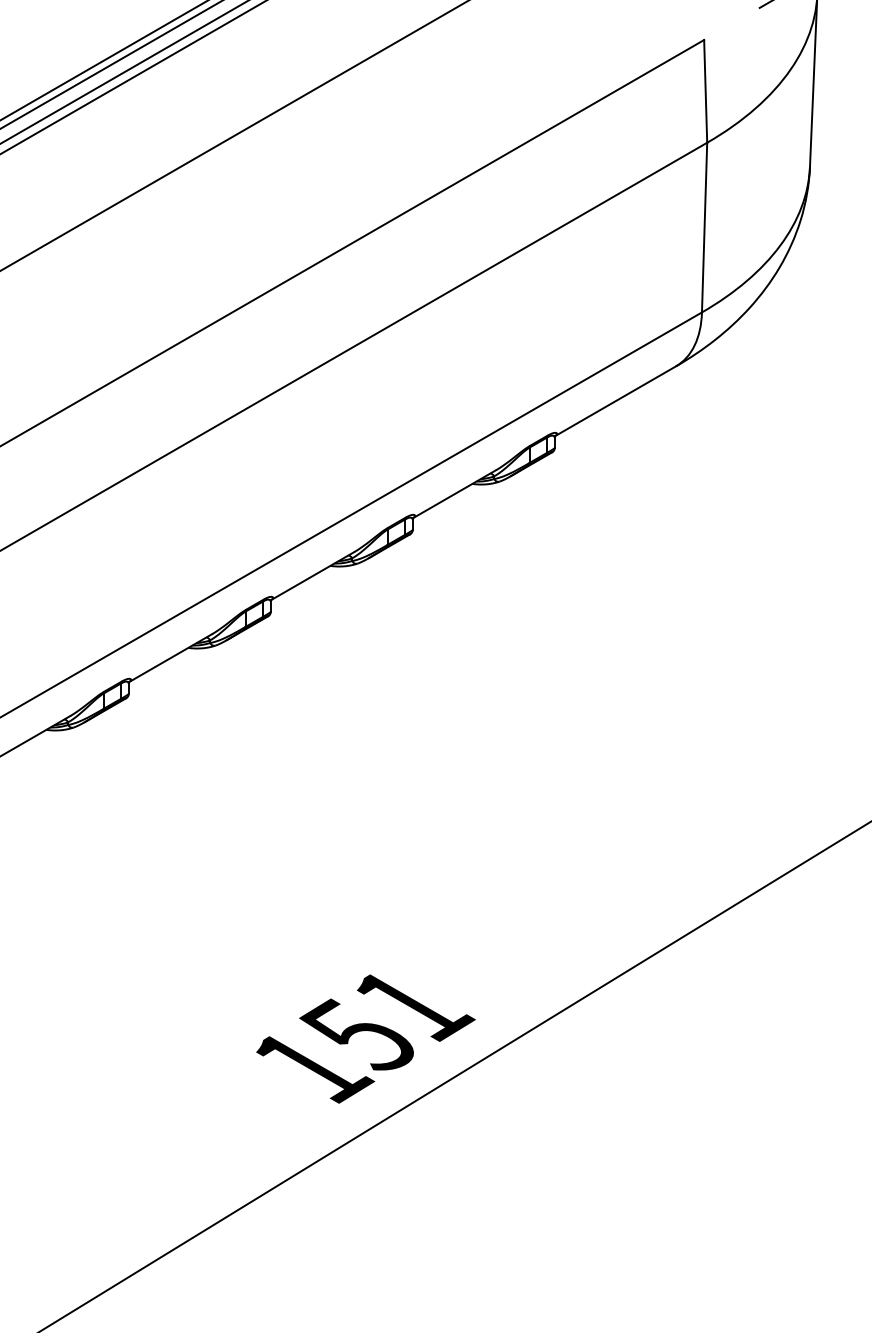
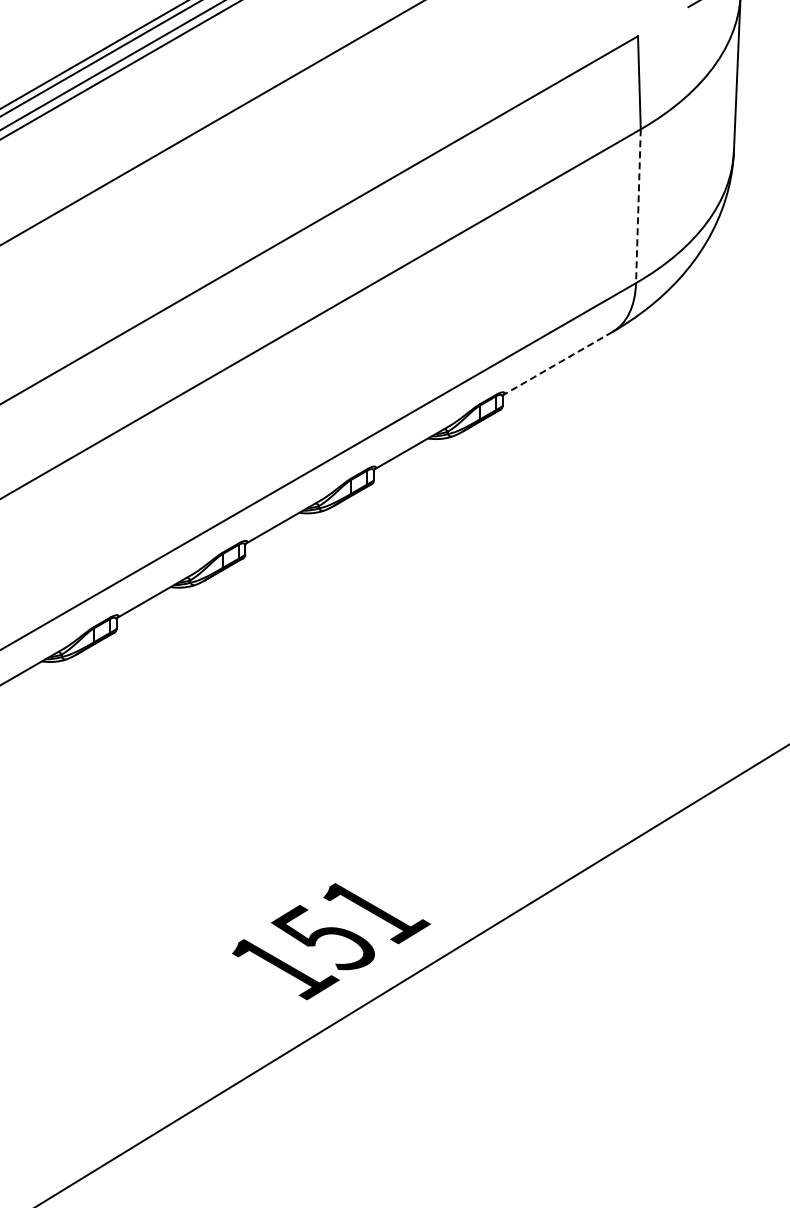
line: (704, 227) -> (638, 206), solid -> dashed
line: (615, 401) -> (557, 363), solid -> dashed

